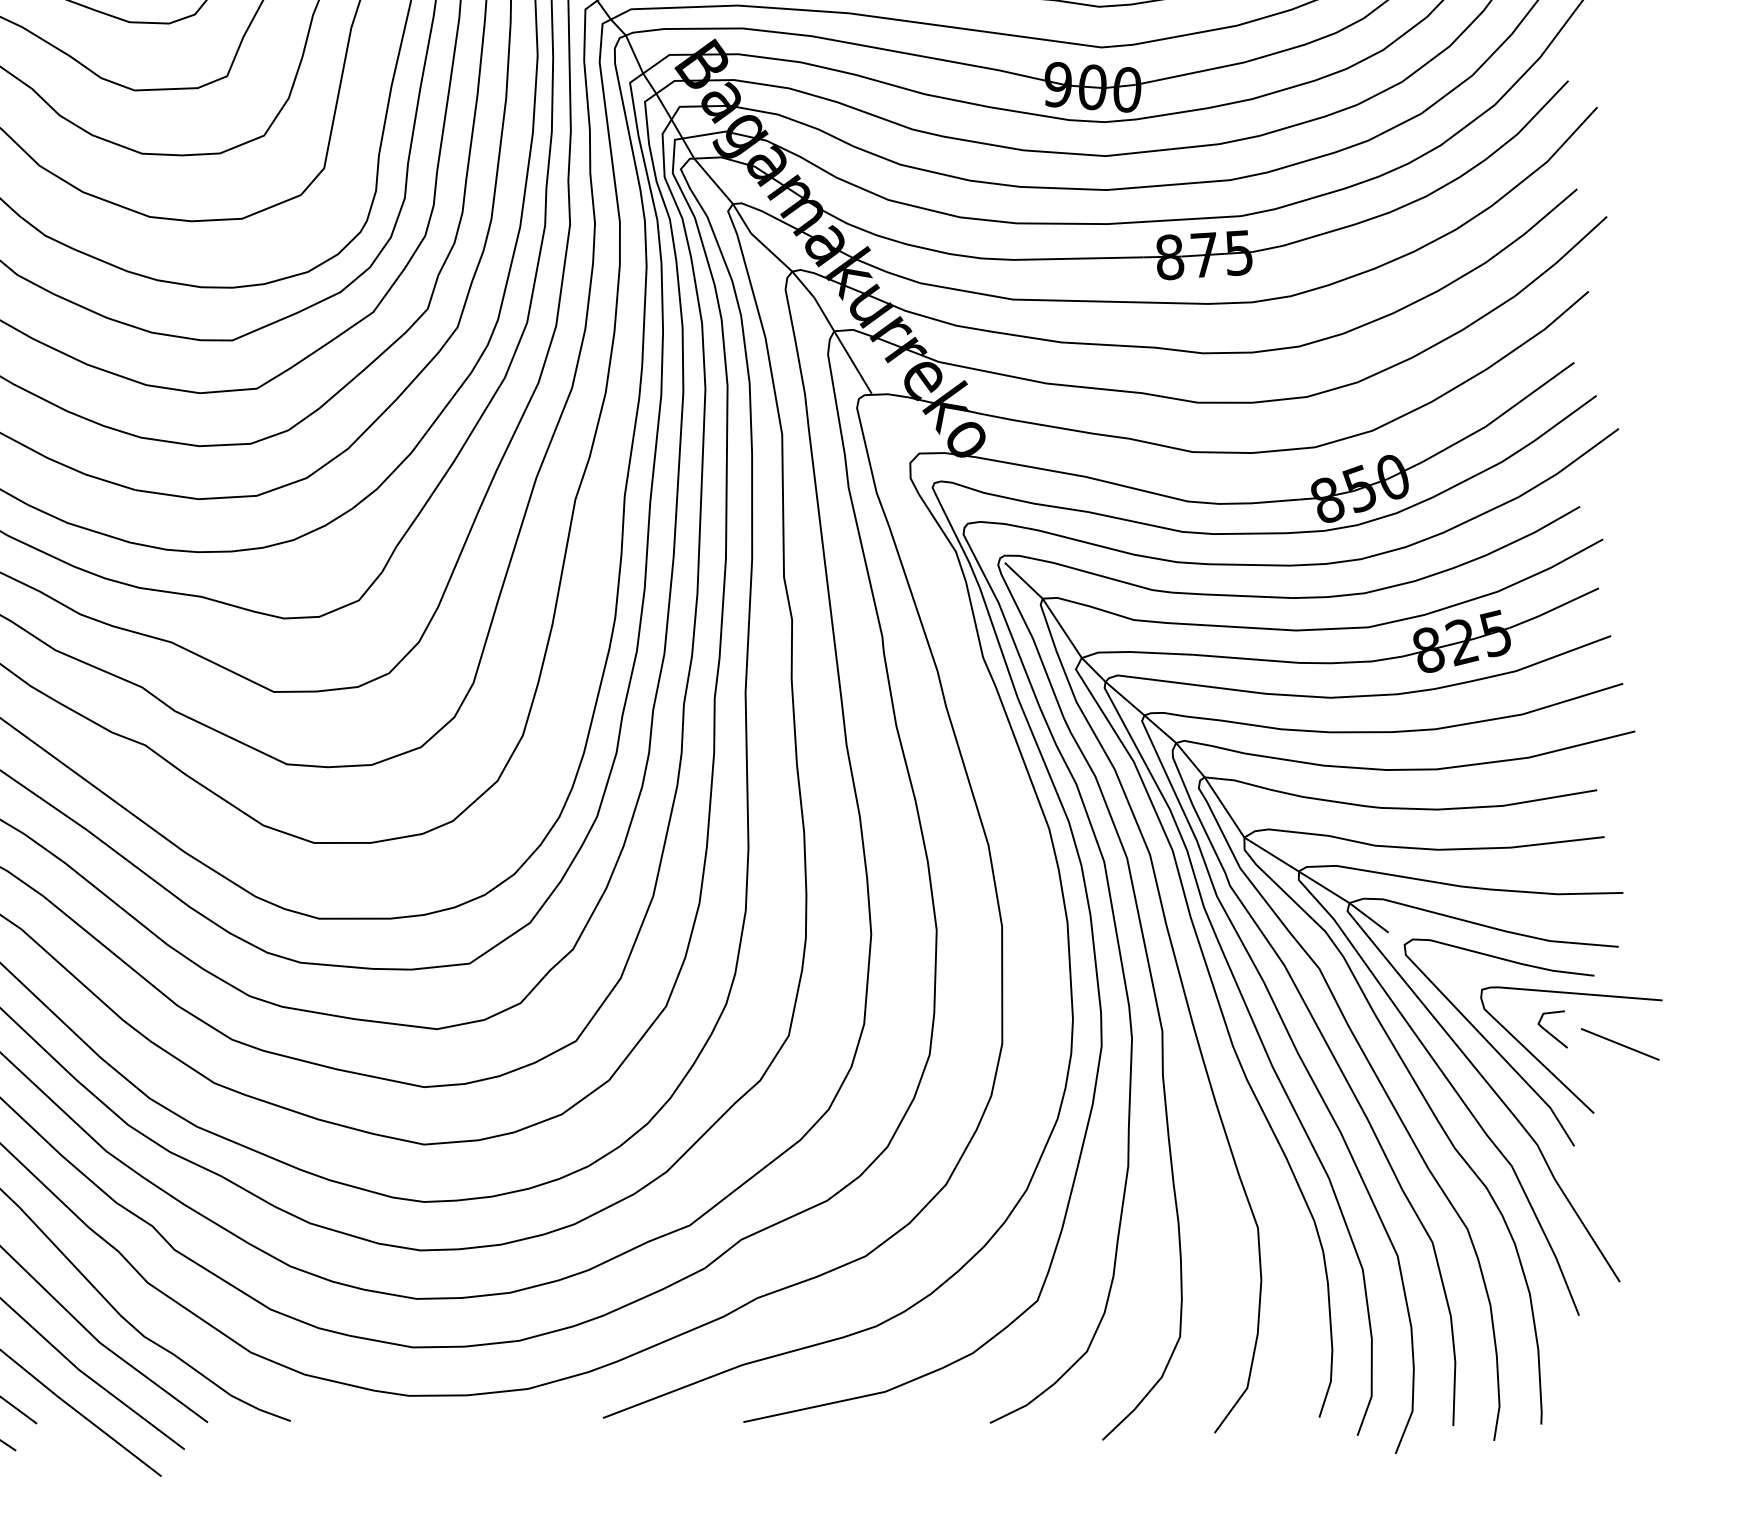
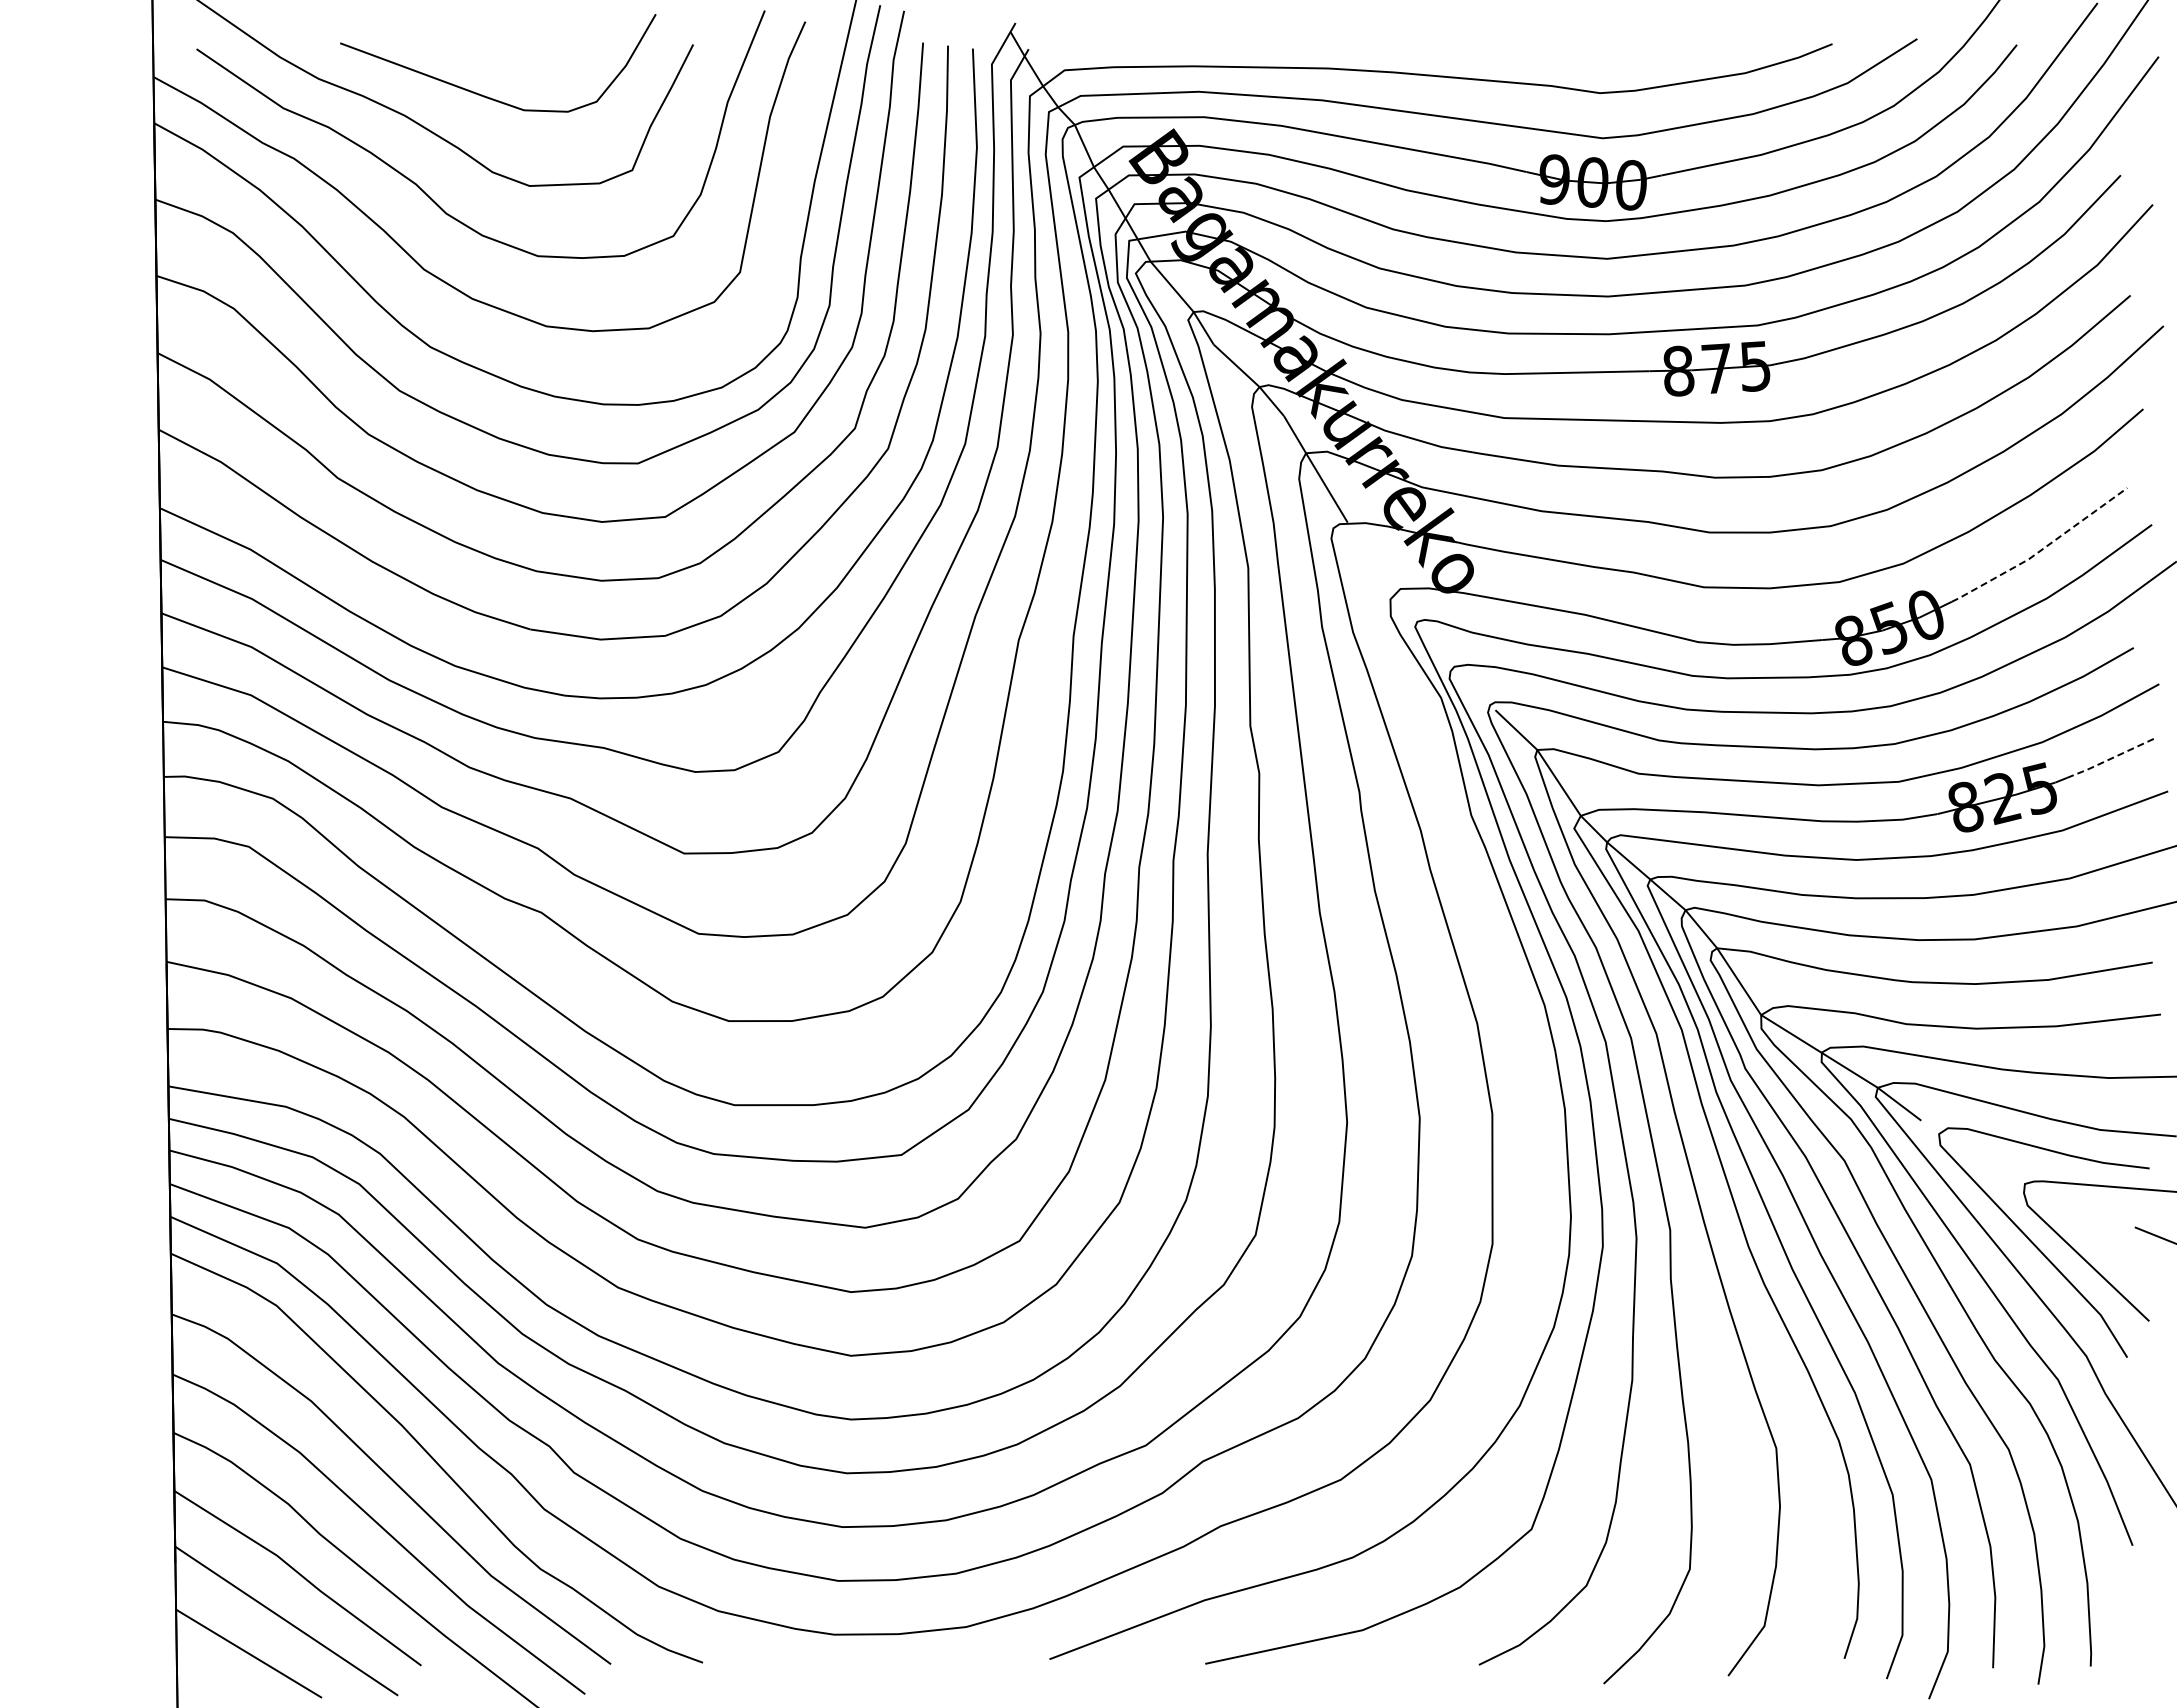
line: (1496, 418) -> (2041, 550), solid -> dashed
line: (1559, 606) -> (2110, 758), solid -> dashed
line: (1550, 1032) -> (2100, 1231), removed

